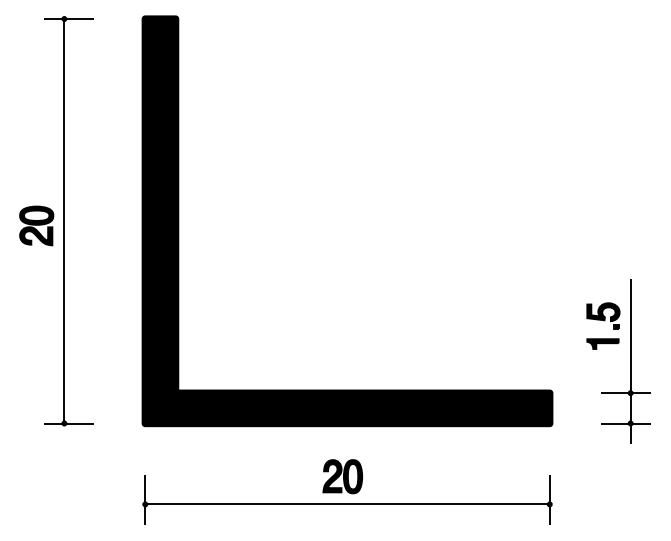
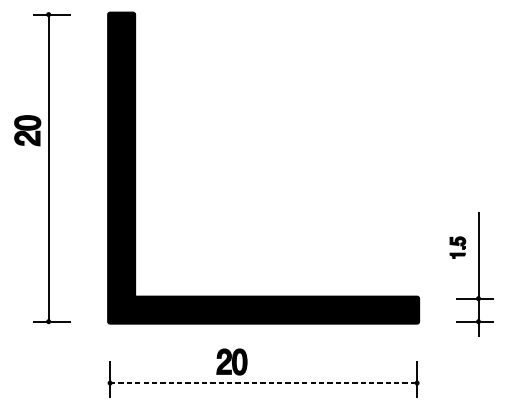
part: (36, 225) -> (27, 130), moved
part: (603, 325) -> (457, 247), size x0.6
part: (342, 476) -> (231, 361), moved
line: (348, 504) -> (264, 383), solid -> dashed

